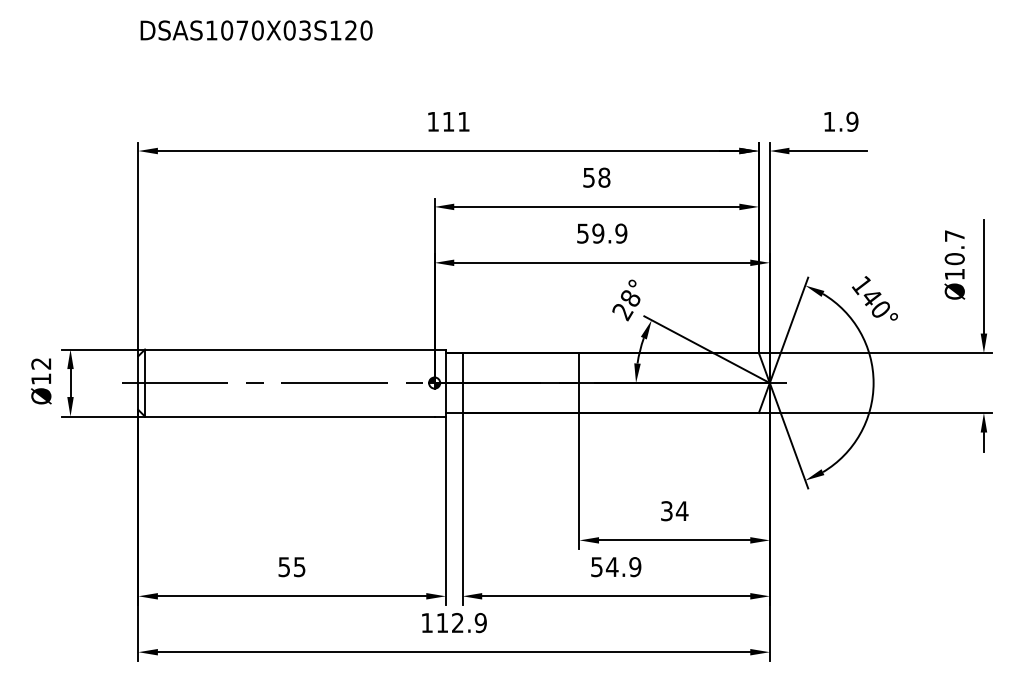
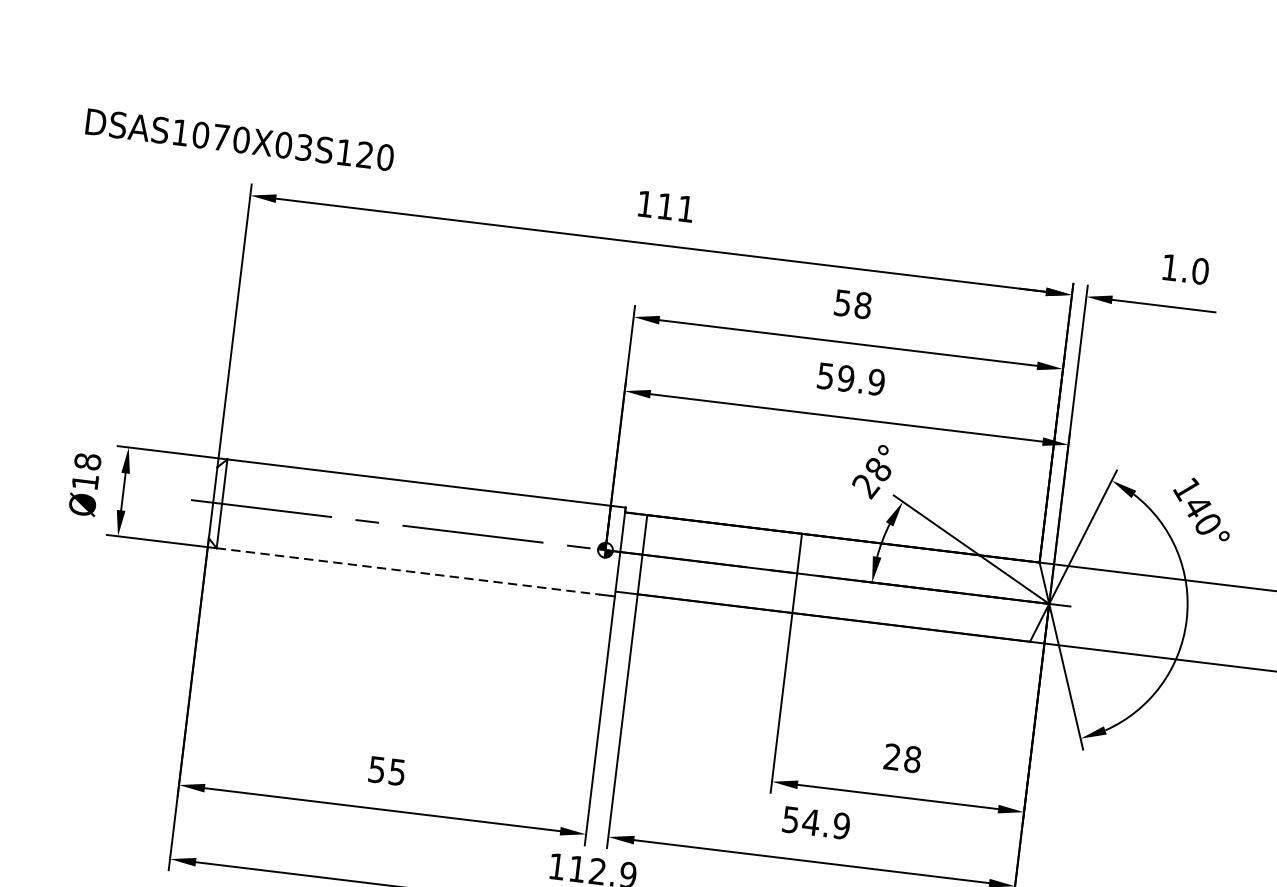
text: (256, 30) -> (239, 139), moved
text: (852, 121) -> (1200, 270), 1.9 -> 1.0
text: (41, 363) -> (88, 461), Ø12 -> Ø18
line: (289, 416) -> (407, 571), solid -> dashed
text: (674, 511) -> (902, 758), 34 -> 28

